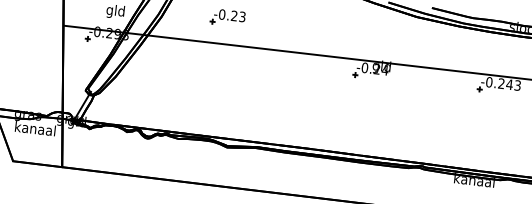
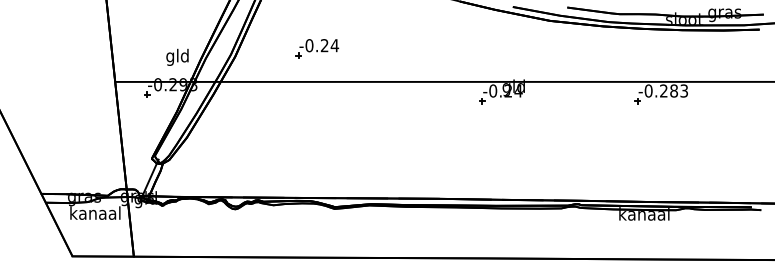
text: (242, 16) -> (334, 45), -0.23 -> -0.24
text: (509, 84) -> (673, 90), -0.243 -> -0.283

